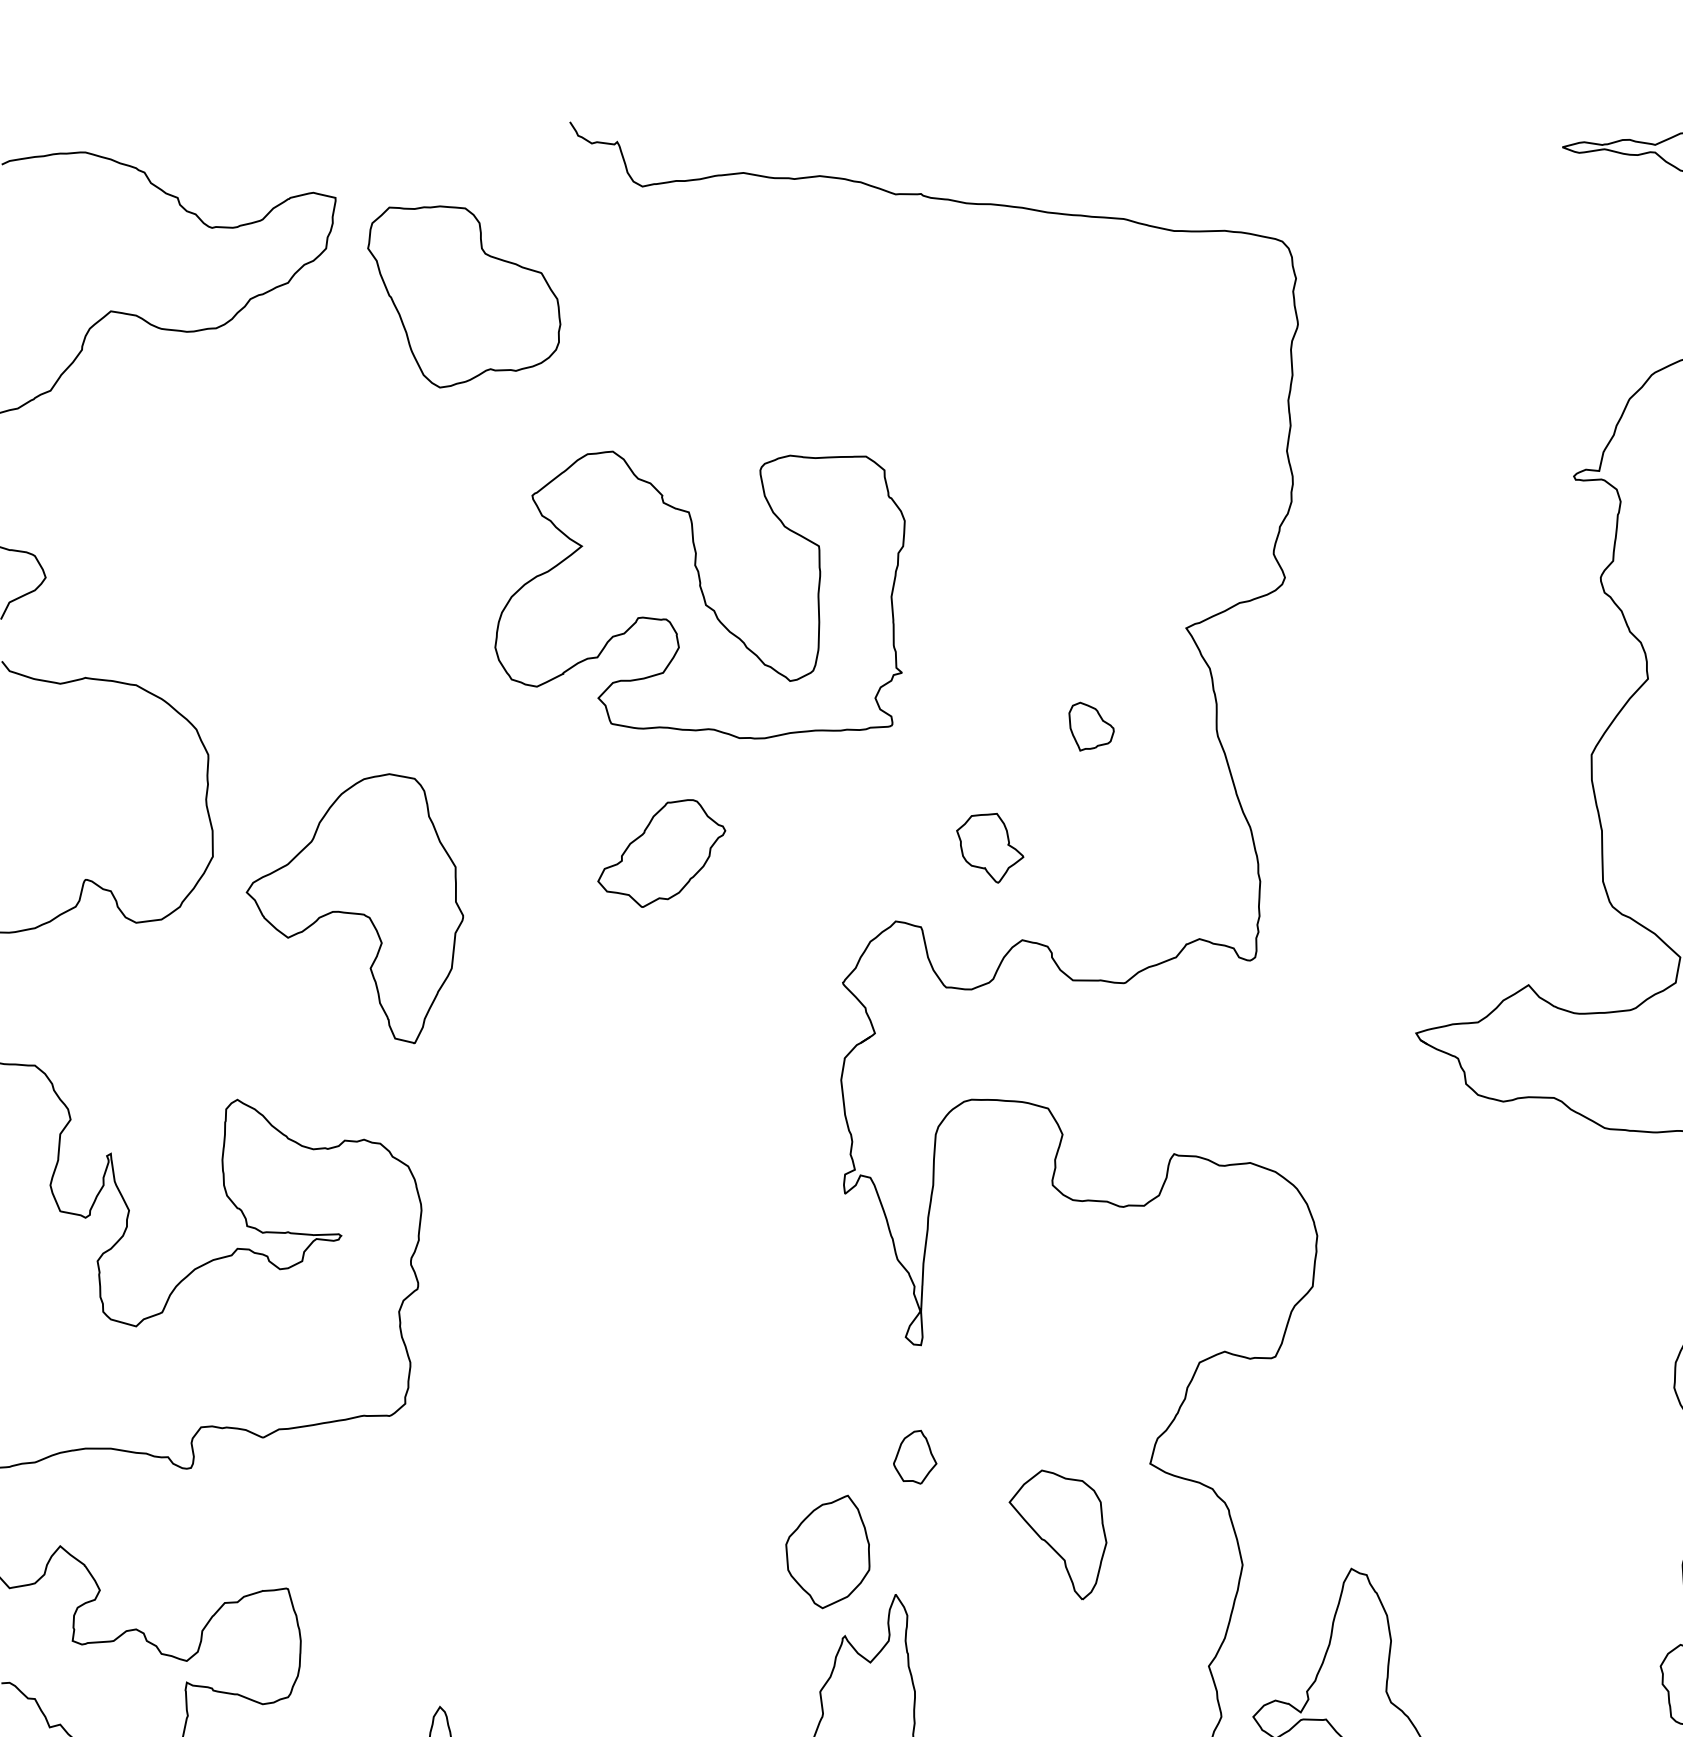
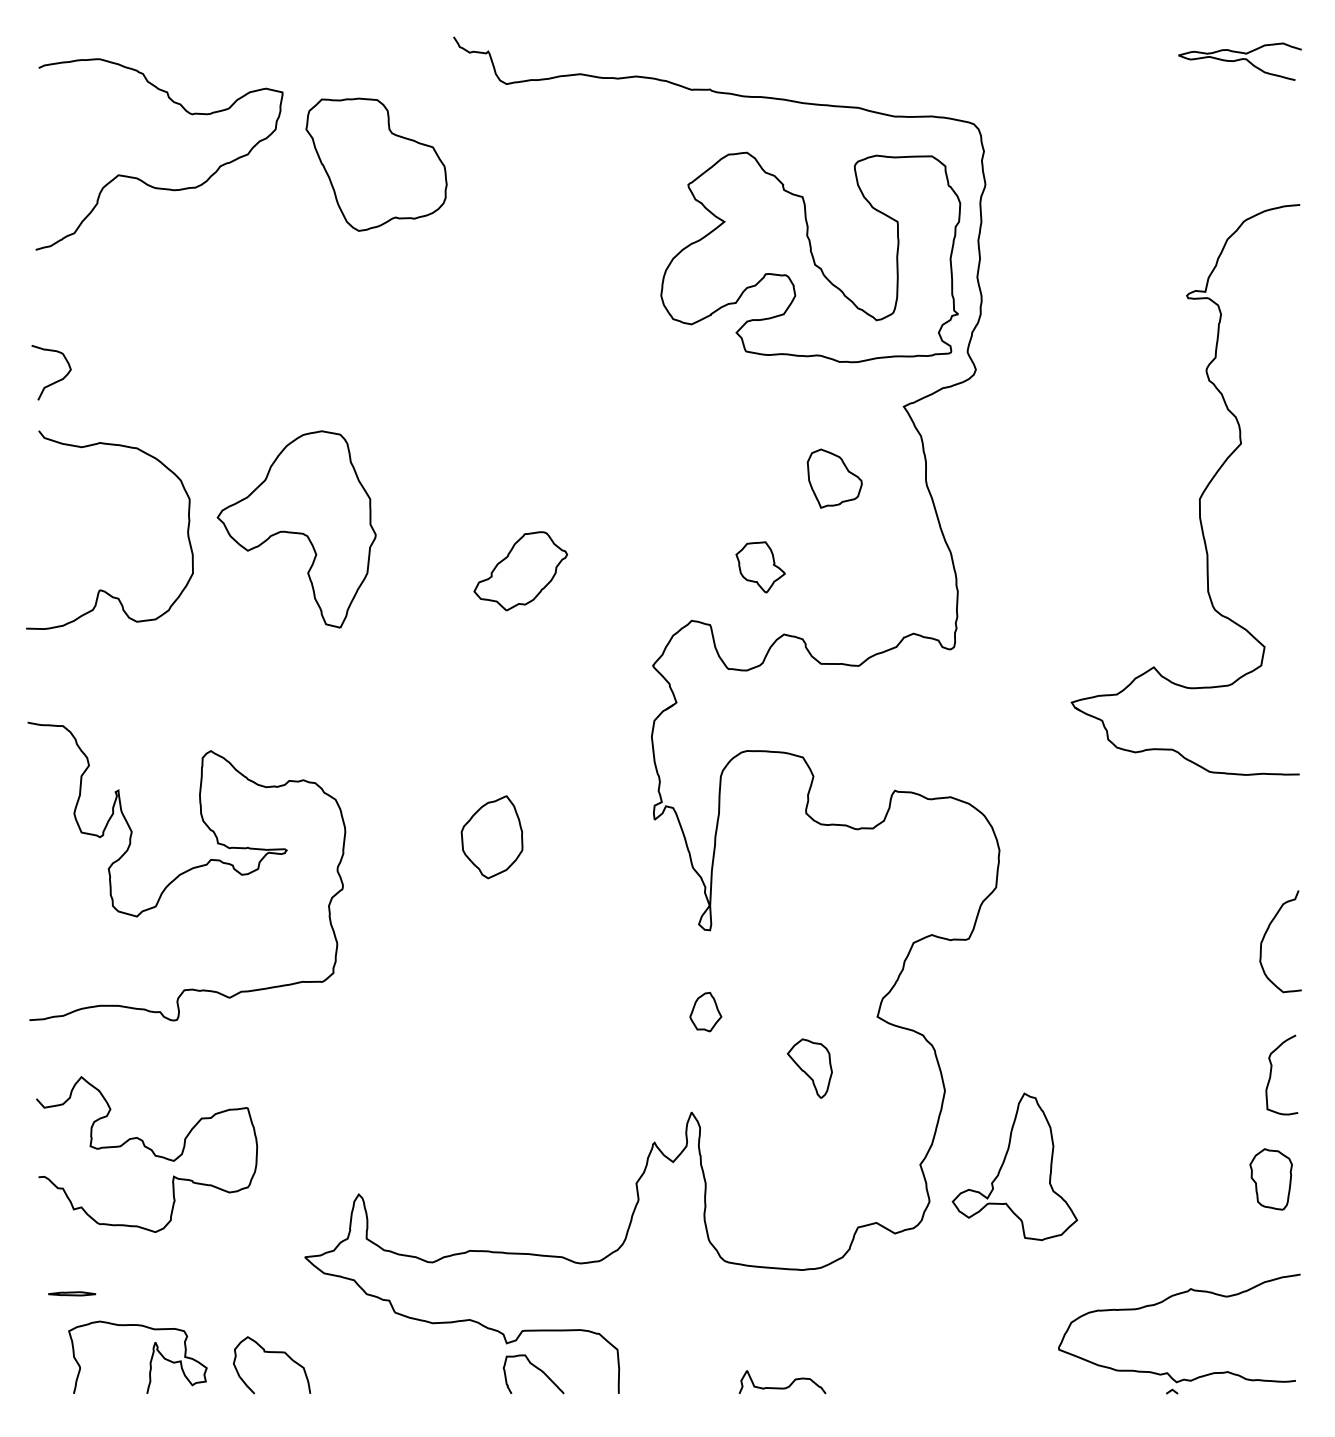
part: (699, 595) -> (810, 257), moved
part: (1091, 726) -> (834, 478), size x1.67
part: (354, 908) -> (296, 529), moved
part: (1057, 1534) -> (809, 1068), size x0.62
part: (827, 1552) -> (491, 837), moved

